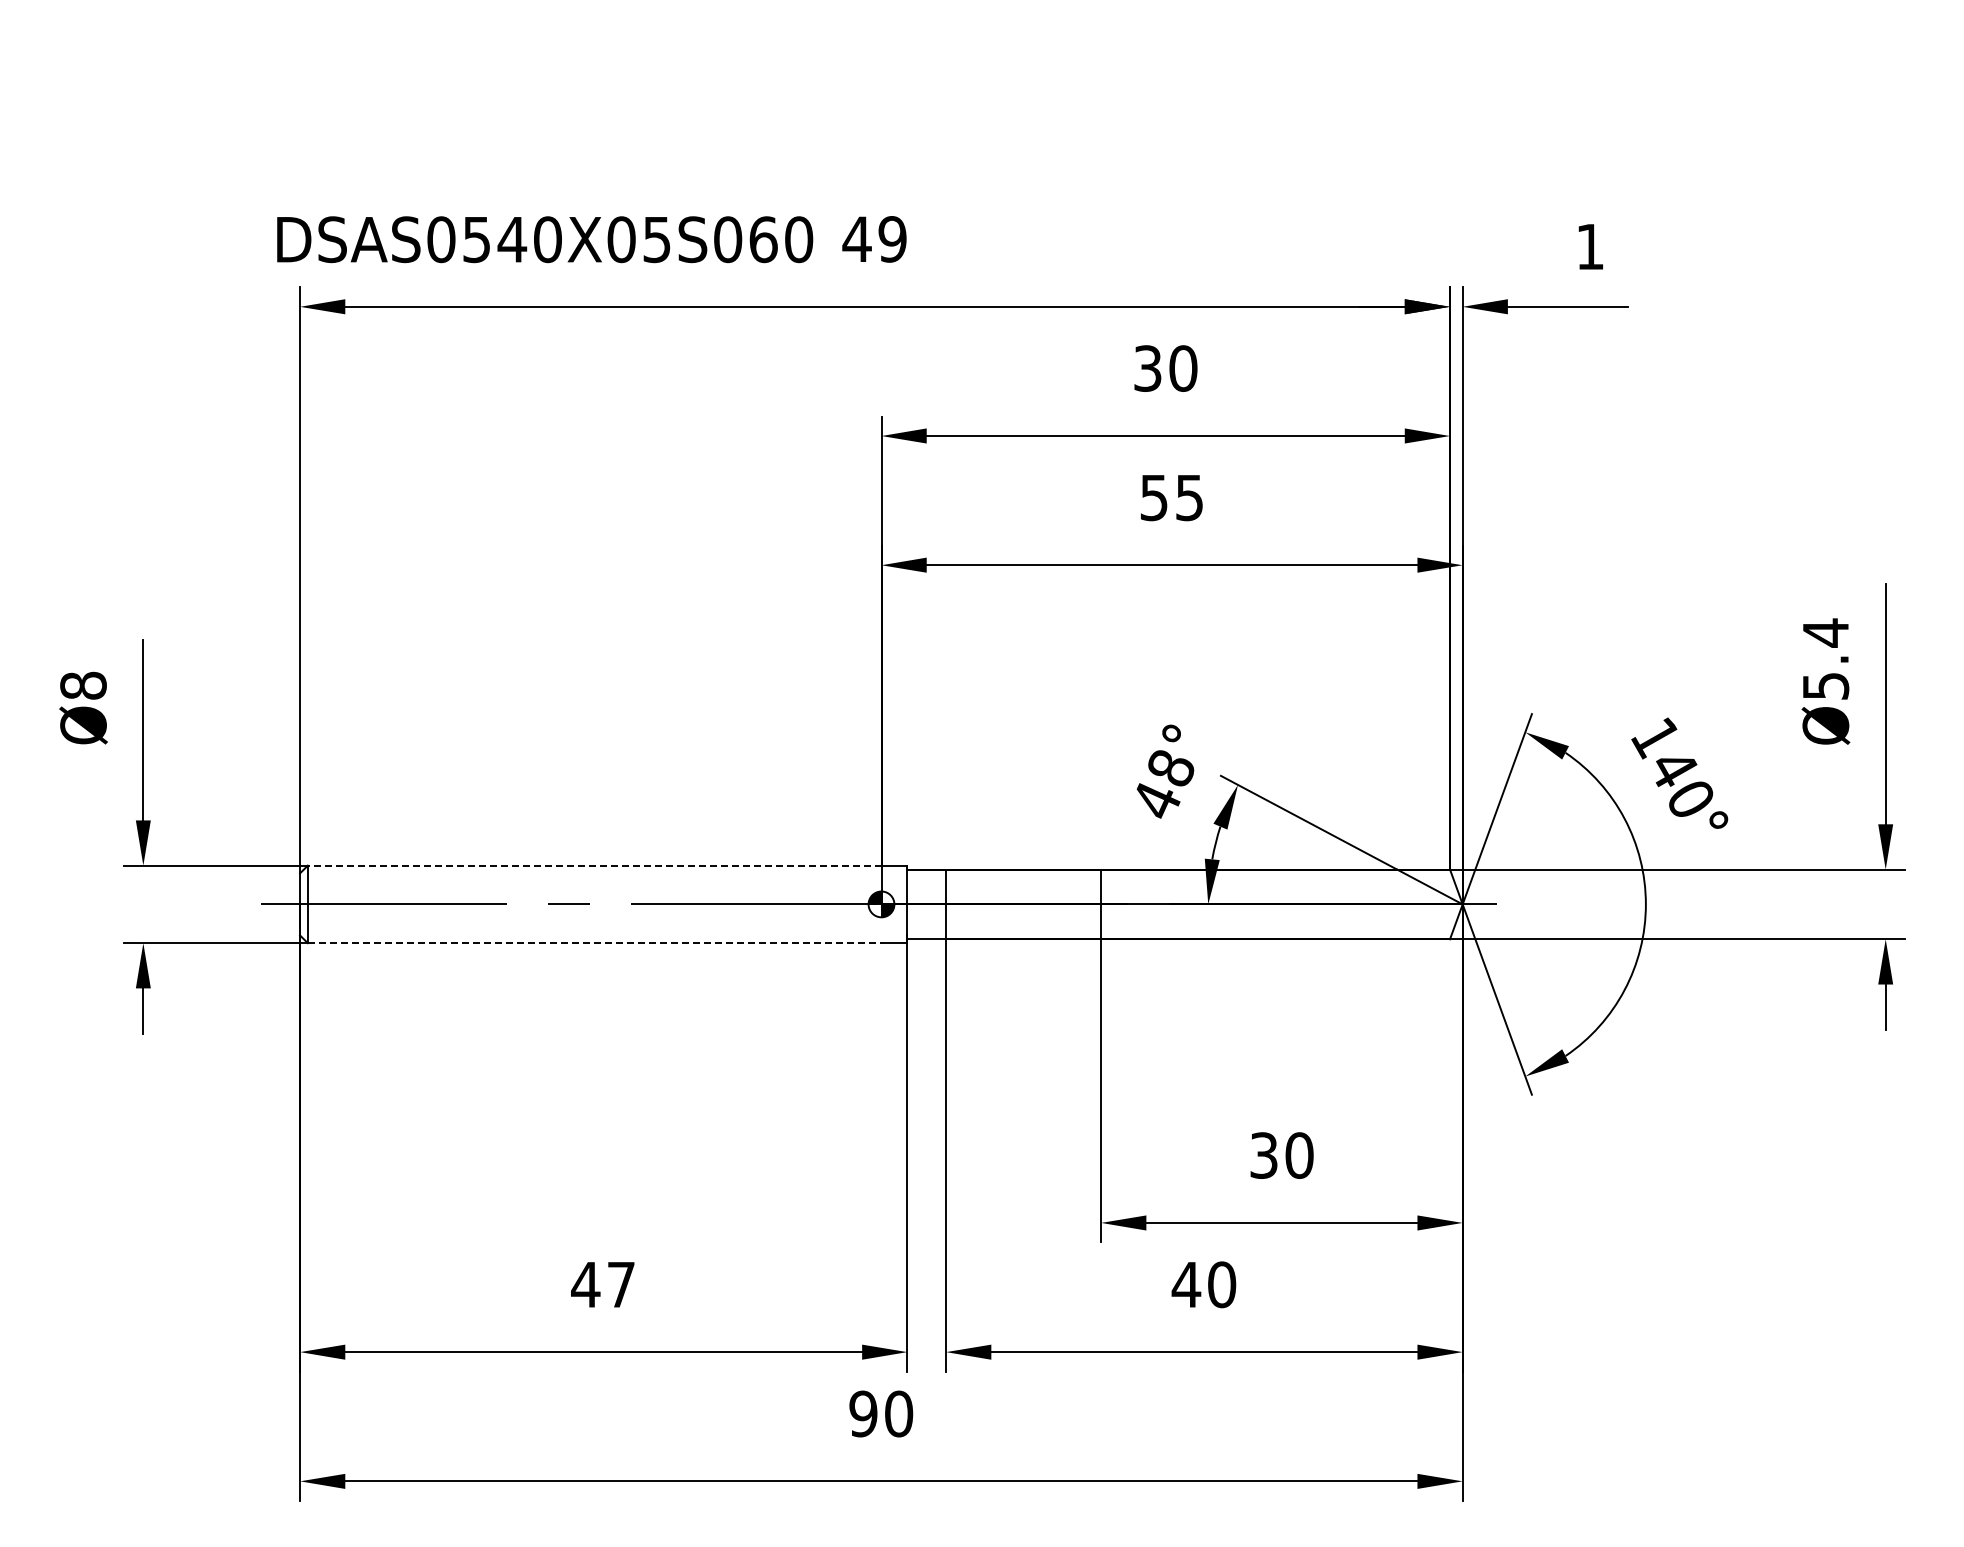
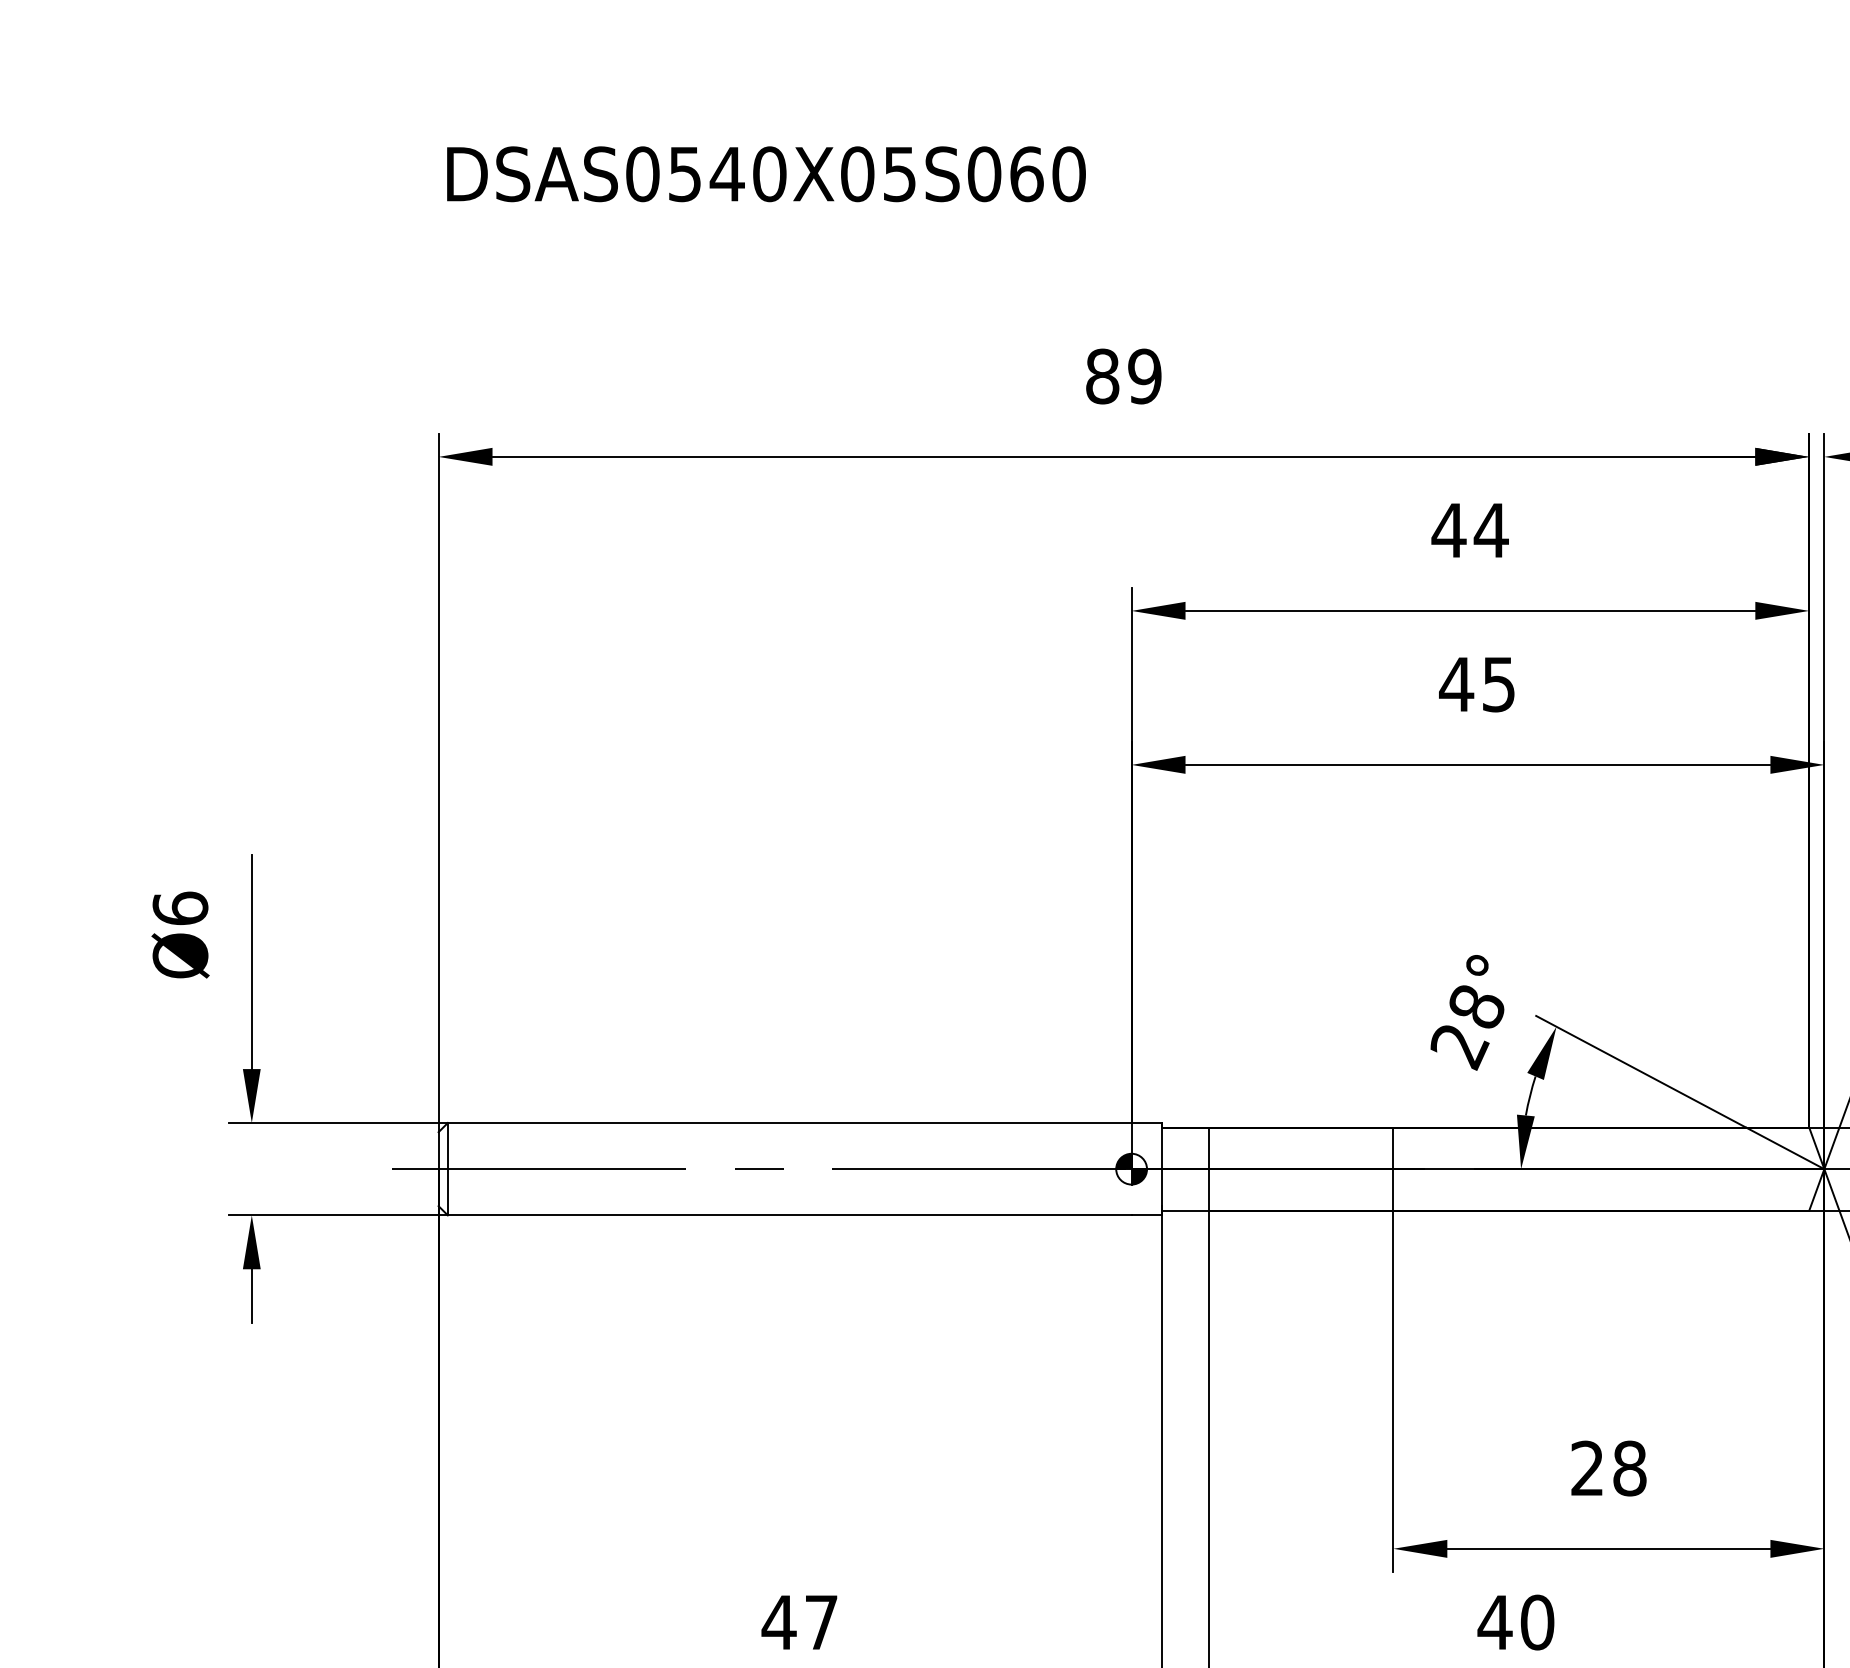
text: (545, 239) -> (766, 174), moved
text: (856, 239) -> (1101, 376), 49 -> 89
text: (1165, 368) -> (1470, 530), 30 -> 44
text: (1153, 498) -> (1455, 685), 55 -> 45
text: (83, 685) -> (180, 908), Ø8 -> Ø6
text: (1156, 802) -> (1459, 1047), 48° -> 28°
line: (594, 865) -> (789, 1122), dashed -> solid
line: (594, 943) -> (789, 1215), dashed -> solid
text: (1281, 1155) -> (1608, 1468), 30 -> 28

